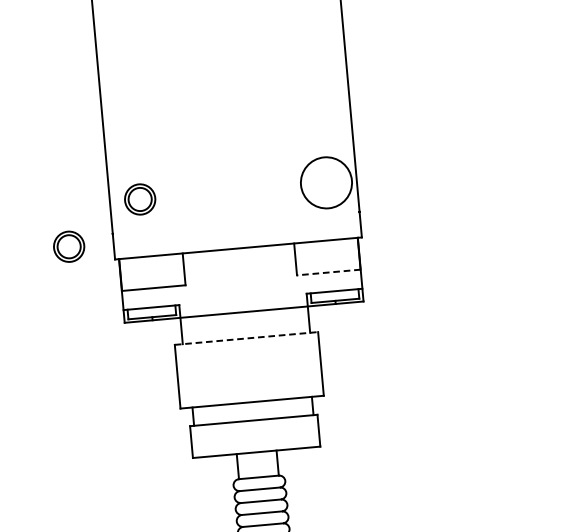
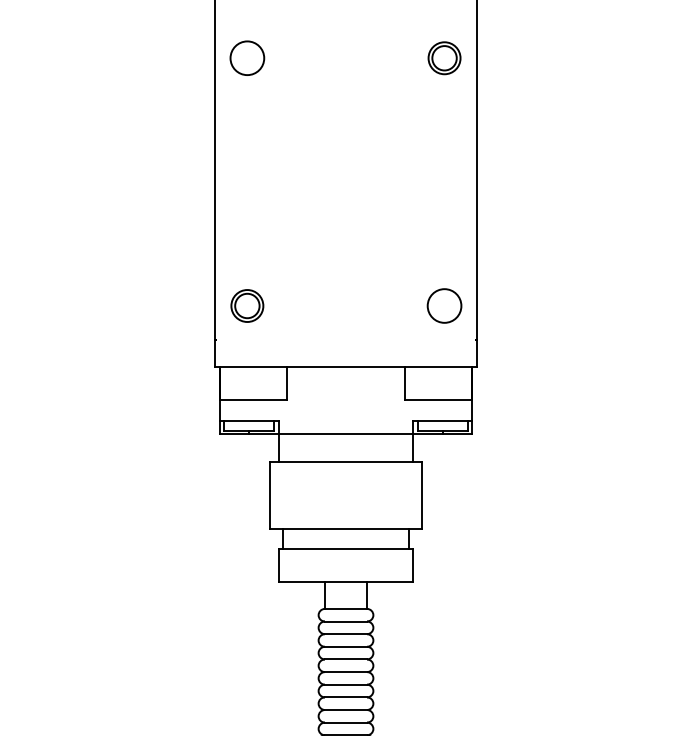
circle: (326, 182) -> (444, 305), size x0.62
part: (69, 246) -> (168, 348), removed
line: (328, 272) -> (438, 400), dashed -> solid
line: (245, 338) -> (345, 461), dashed -> solid

